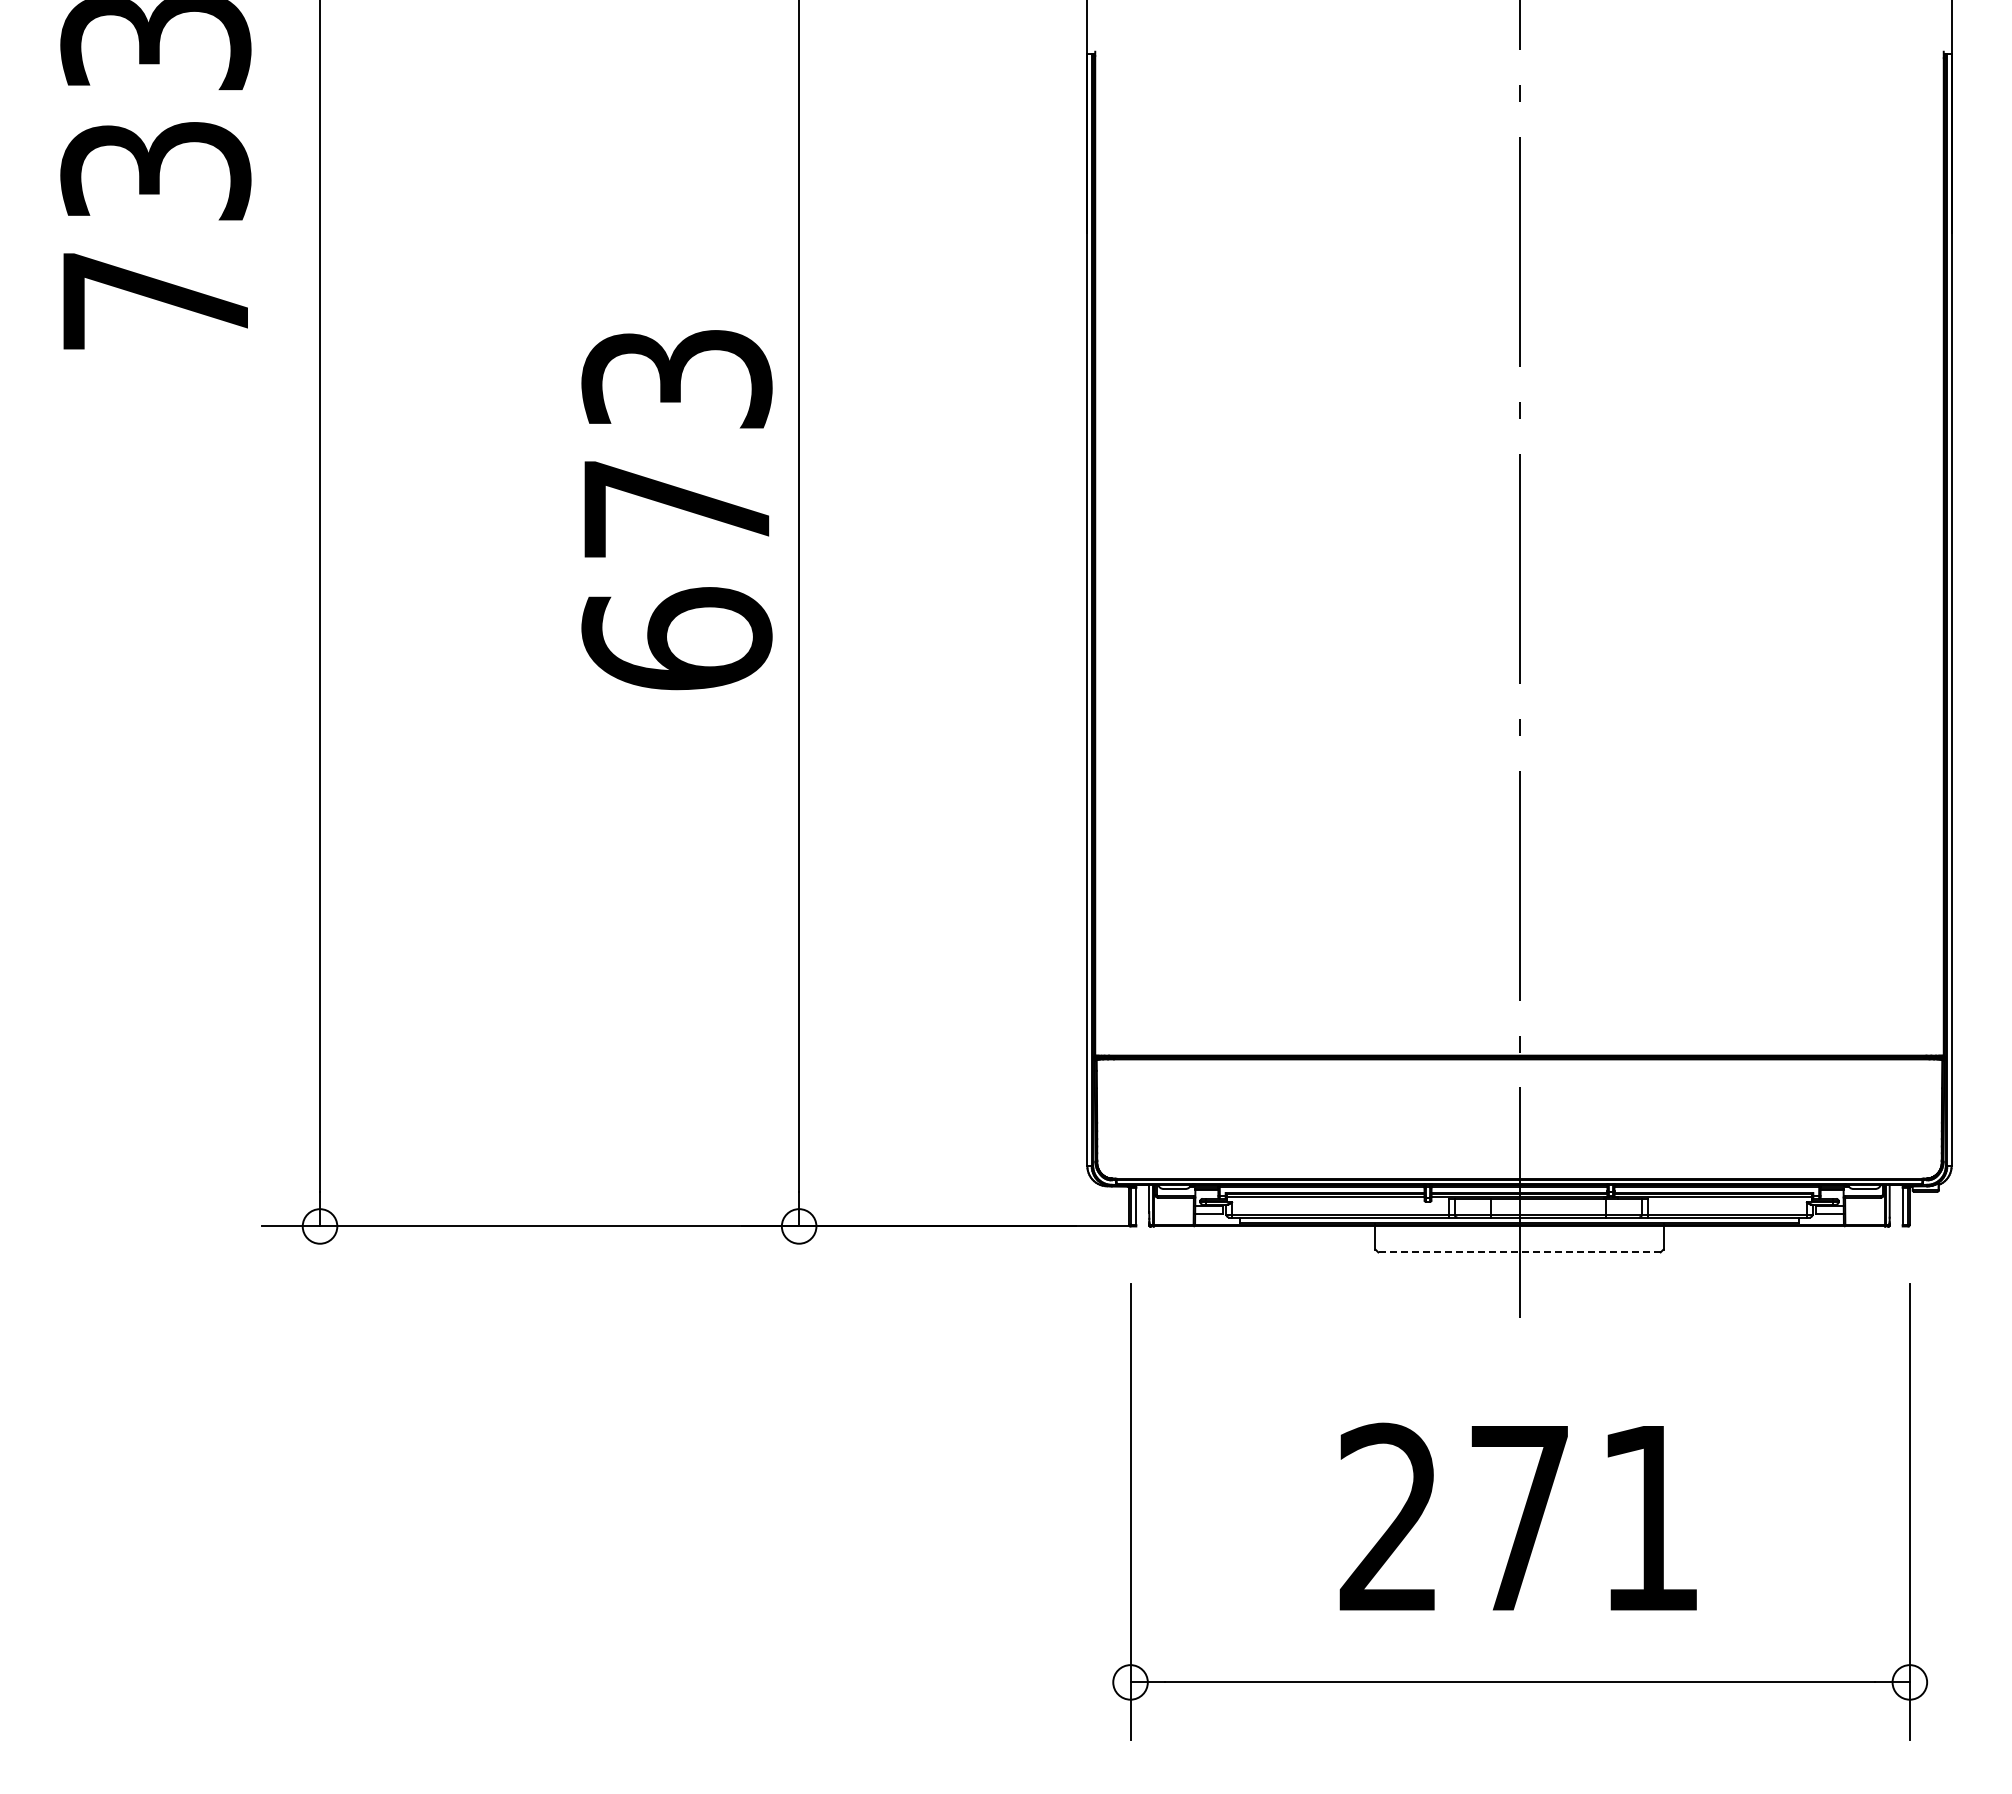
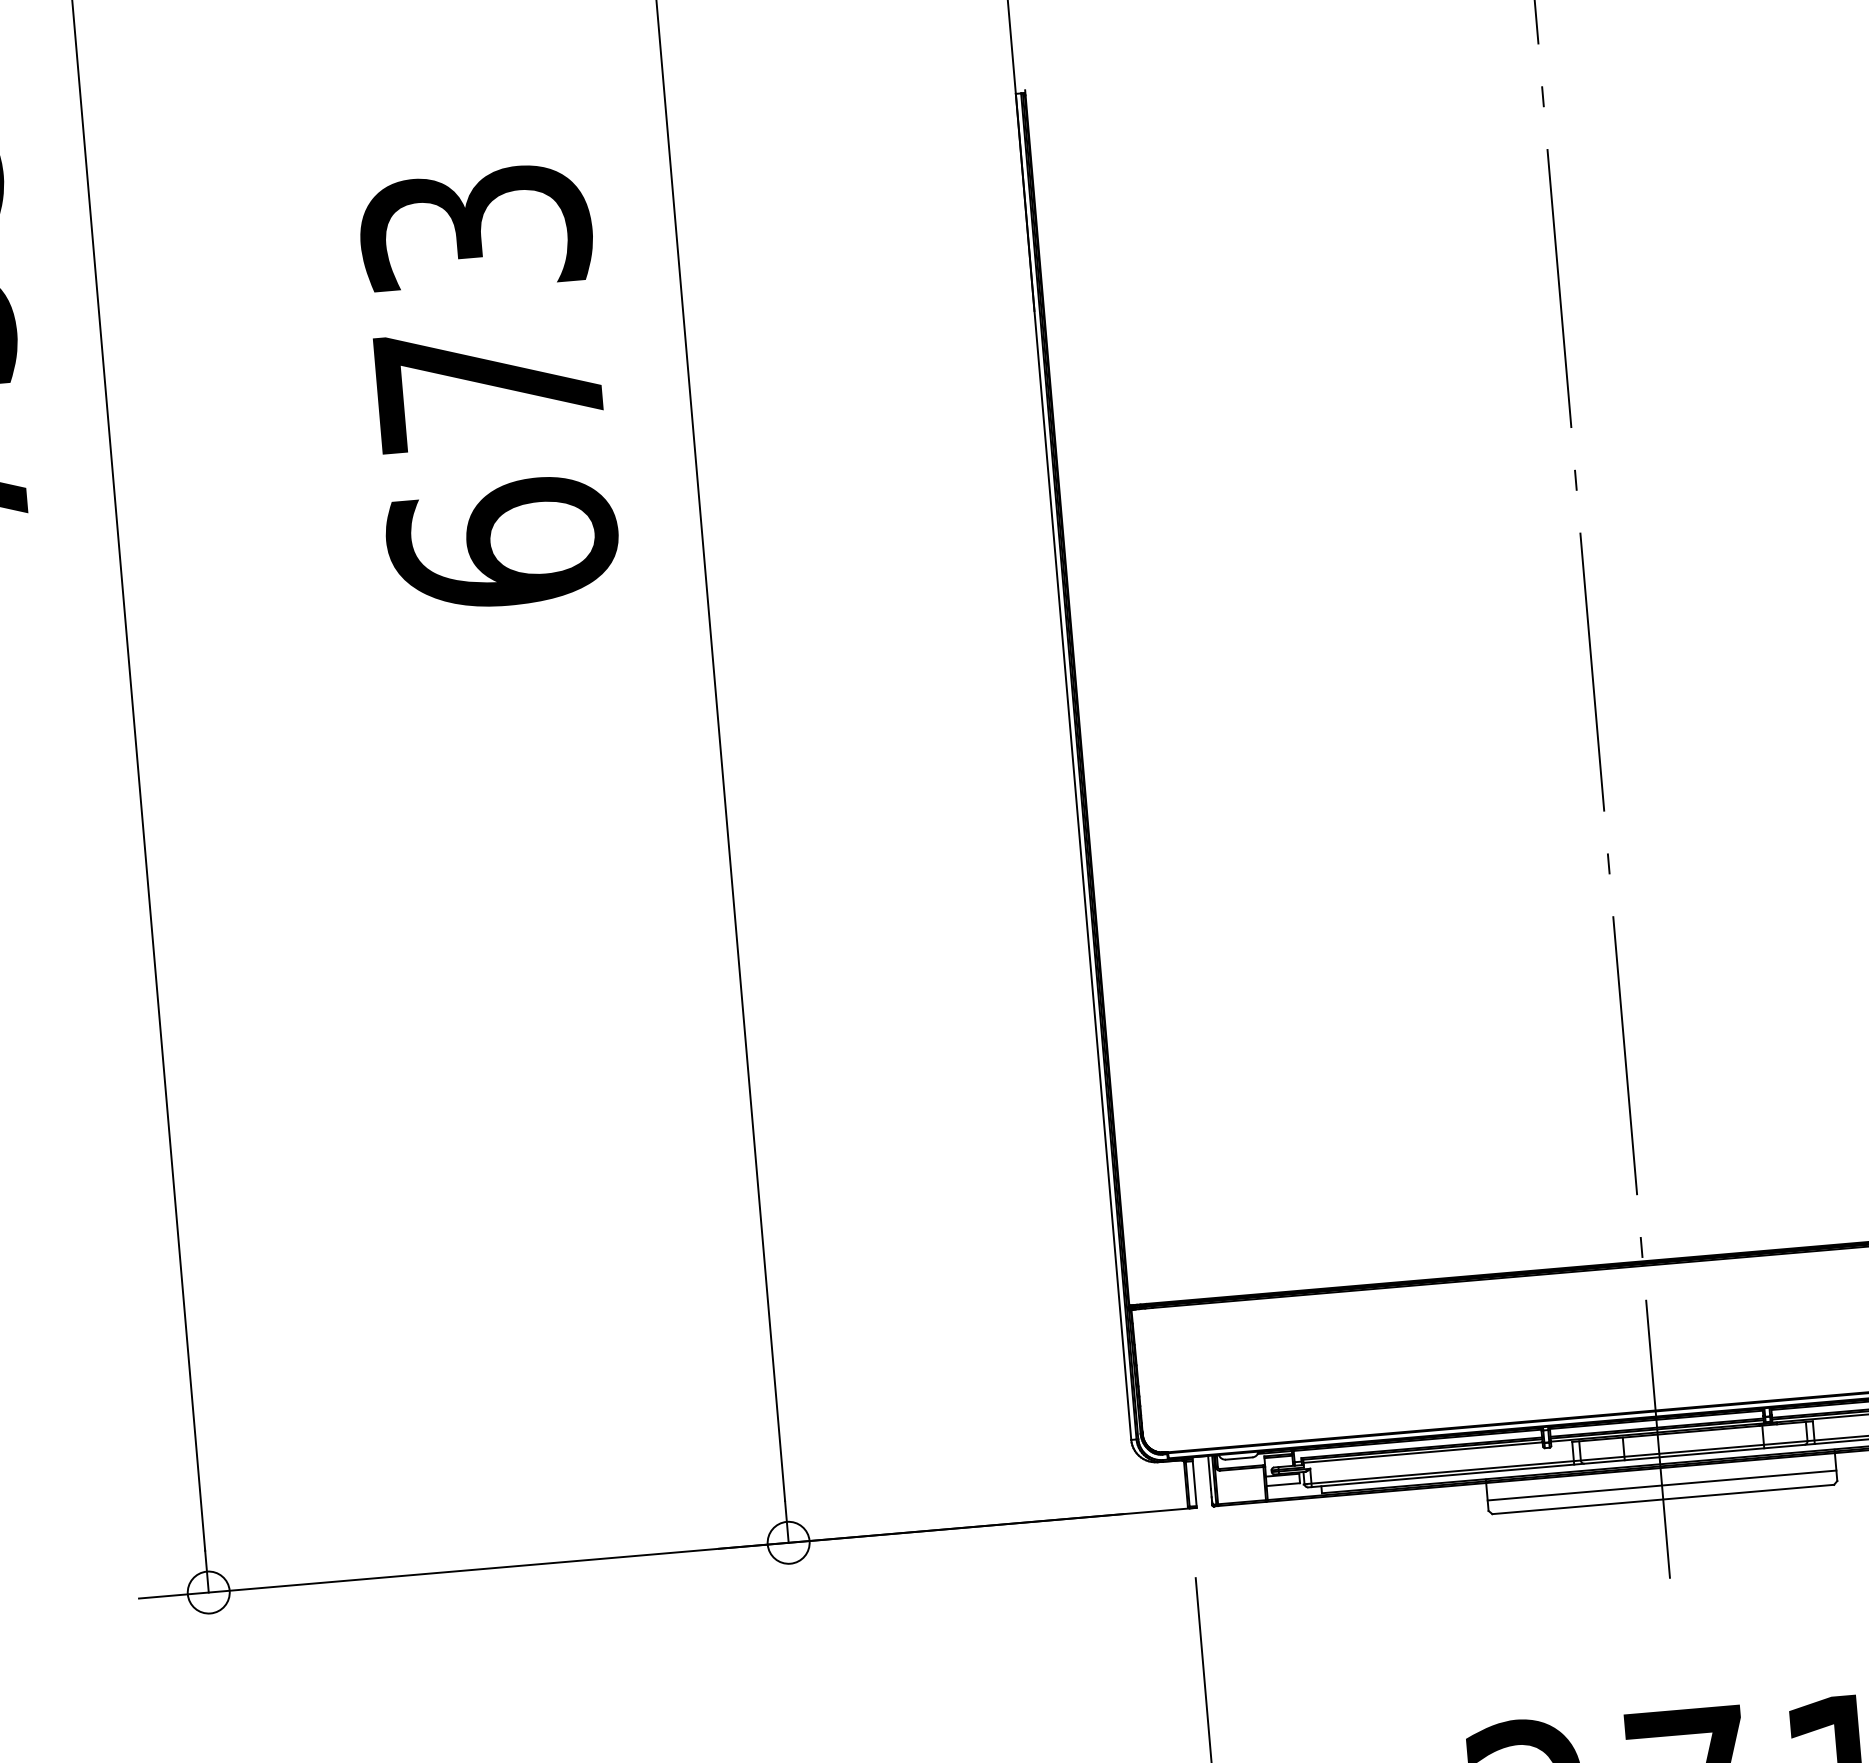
text: (676, 510) -> (488, 388), moved
line: (1519, 1240) -> (1662, 1485), added
line: (1519, 1252) -> (1663, 1499), dashed -> solid

